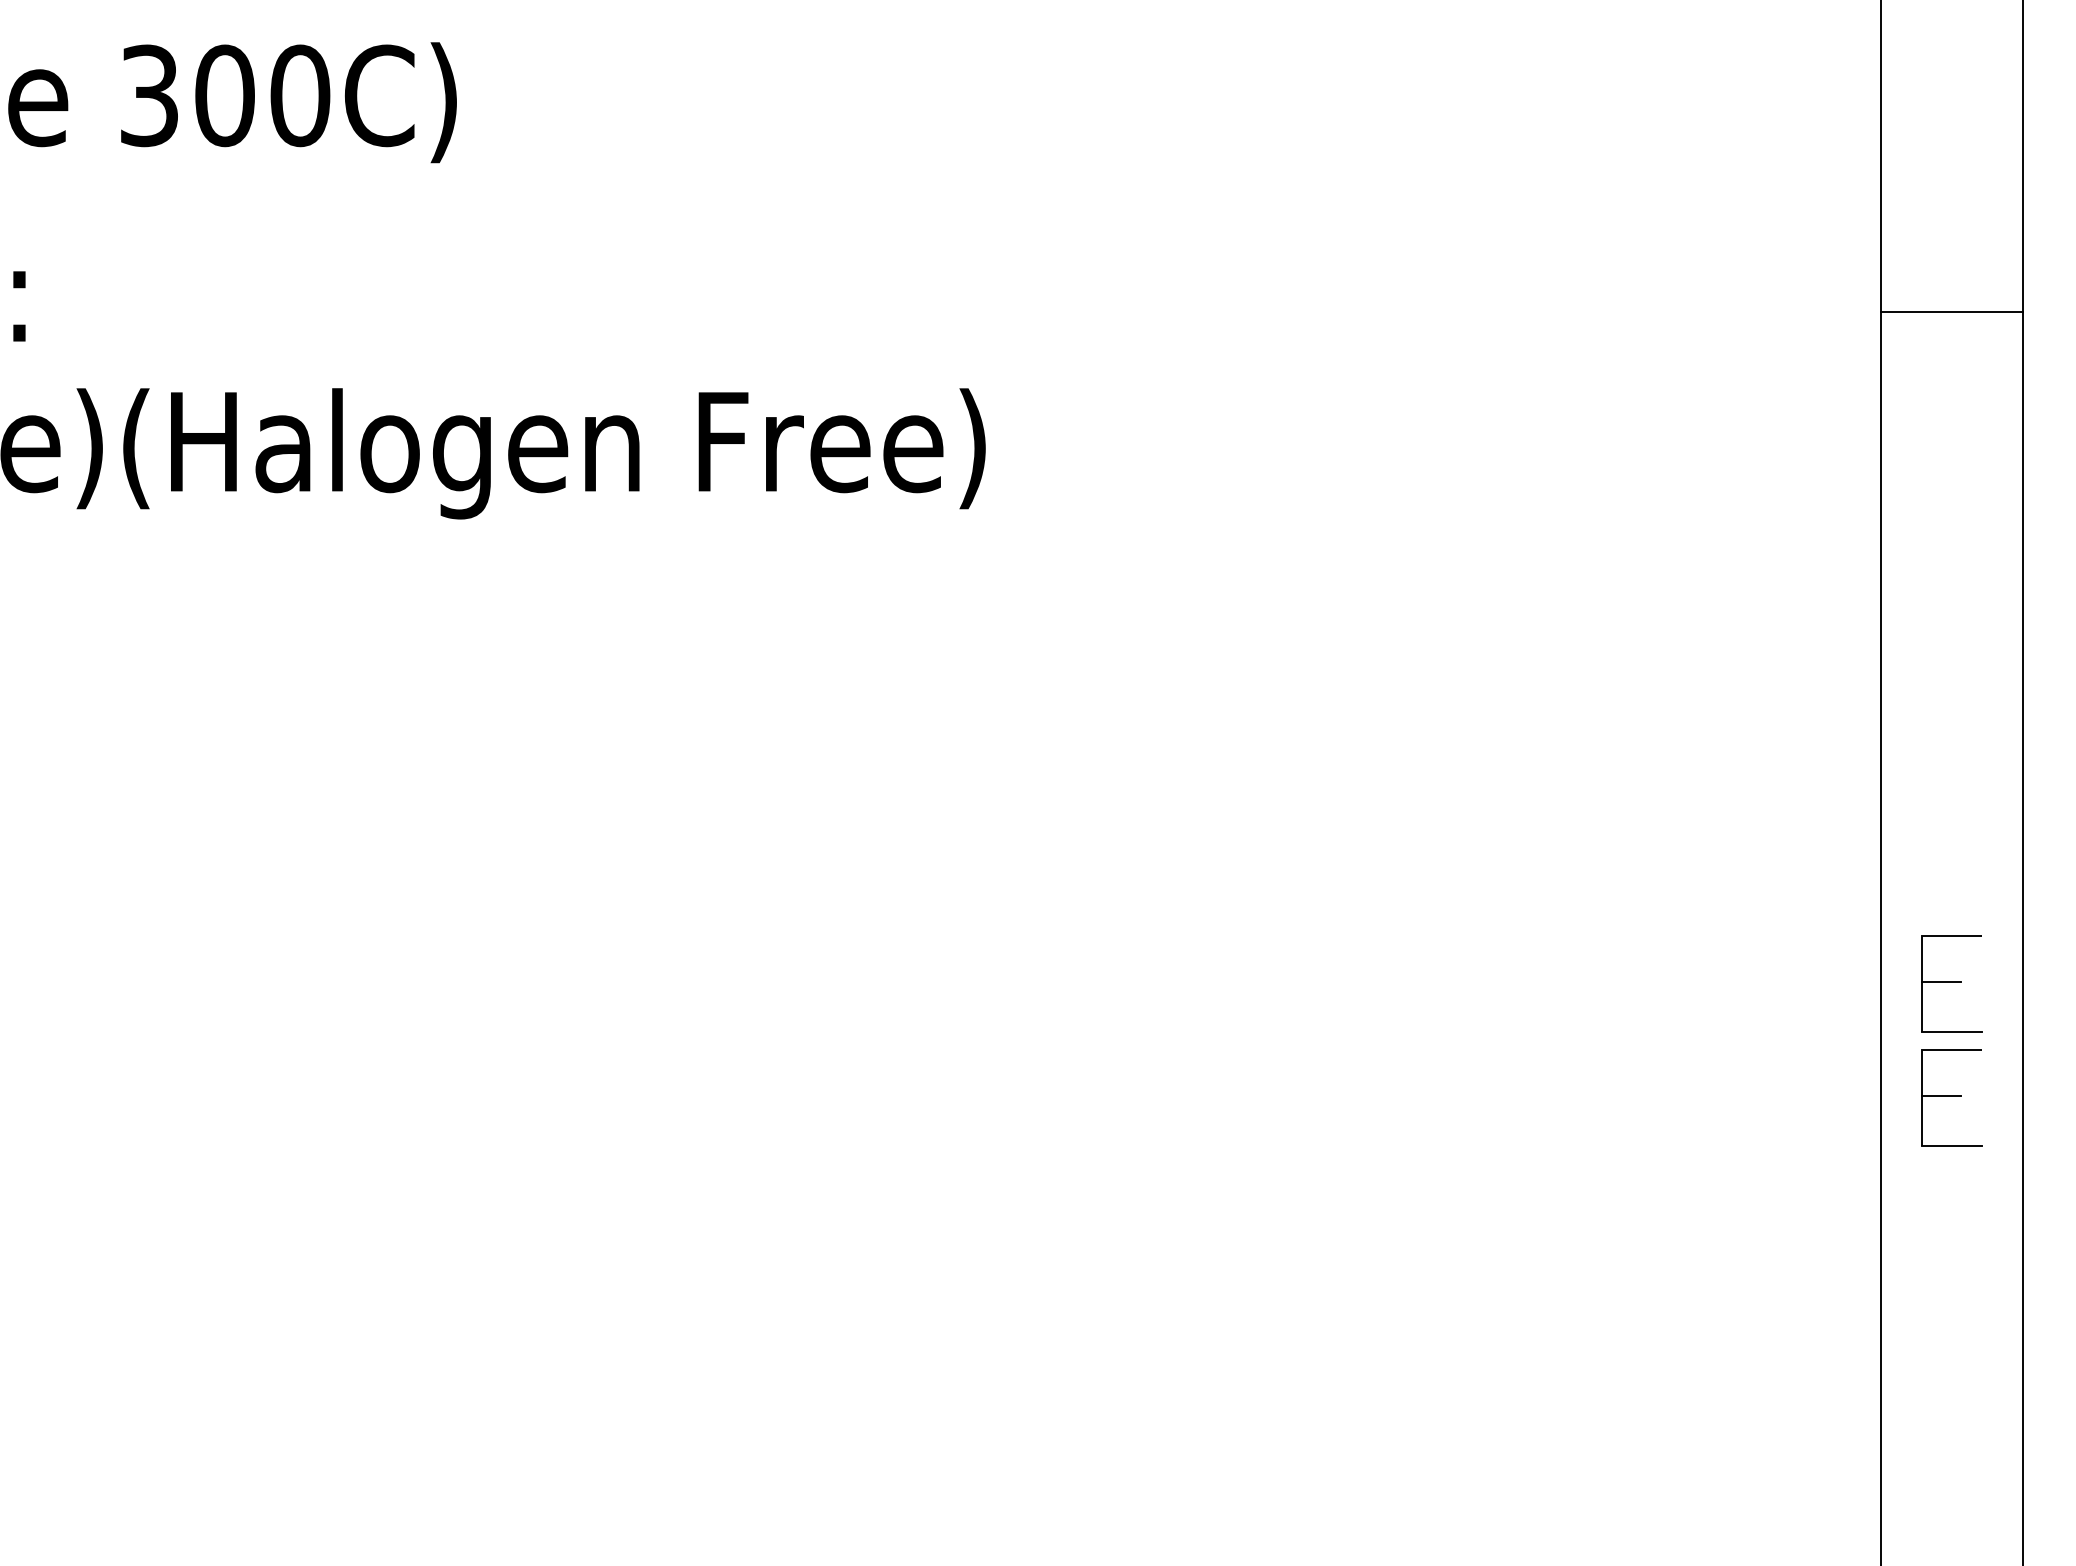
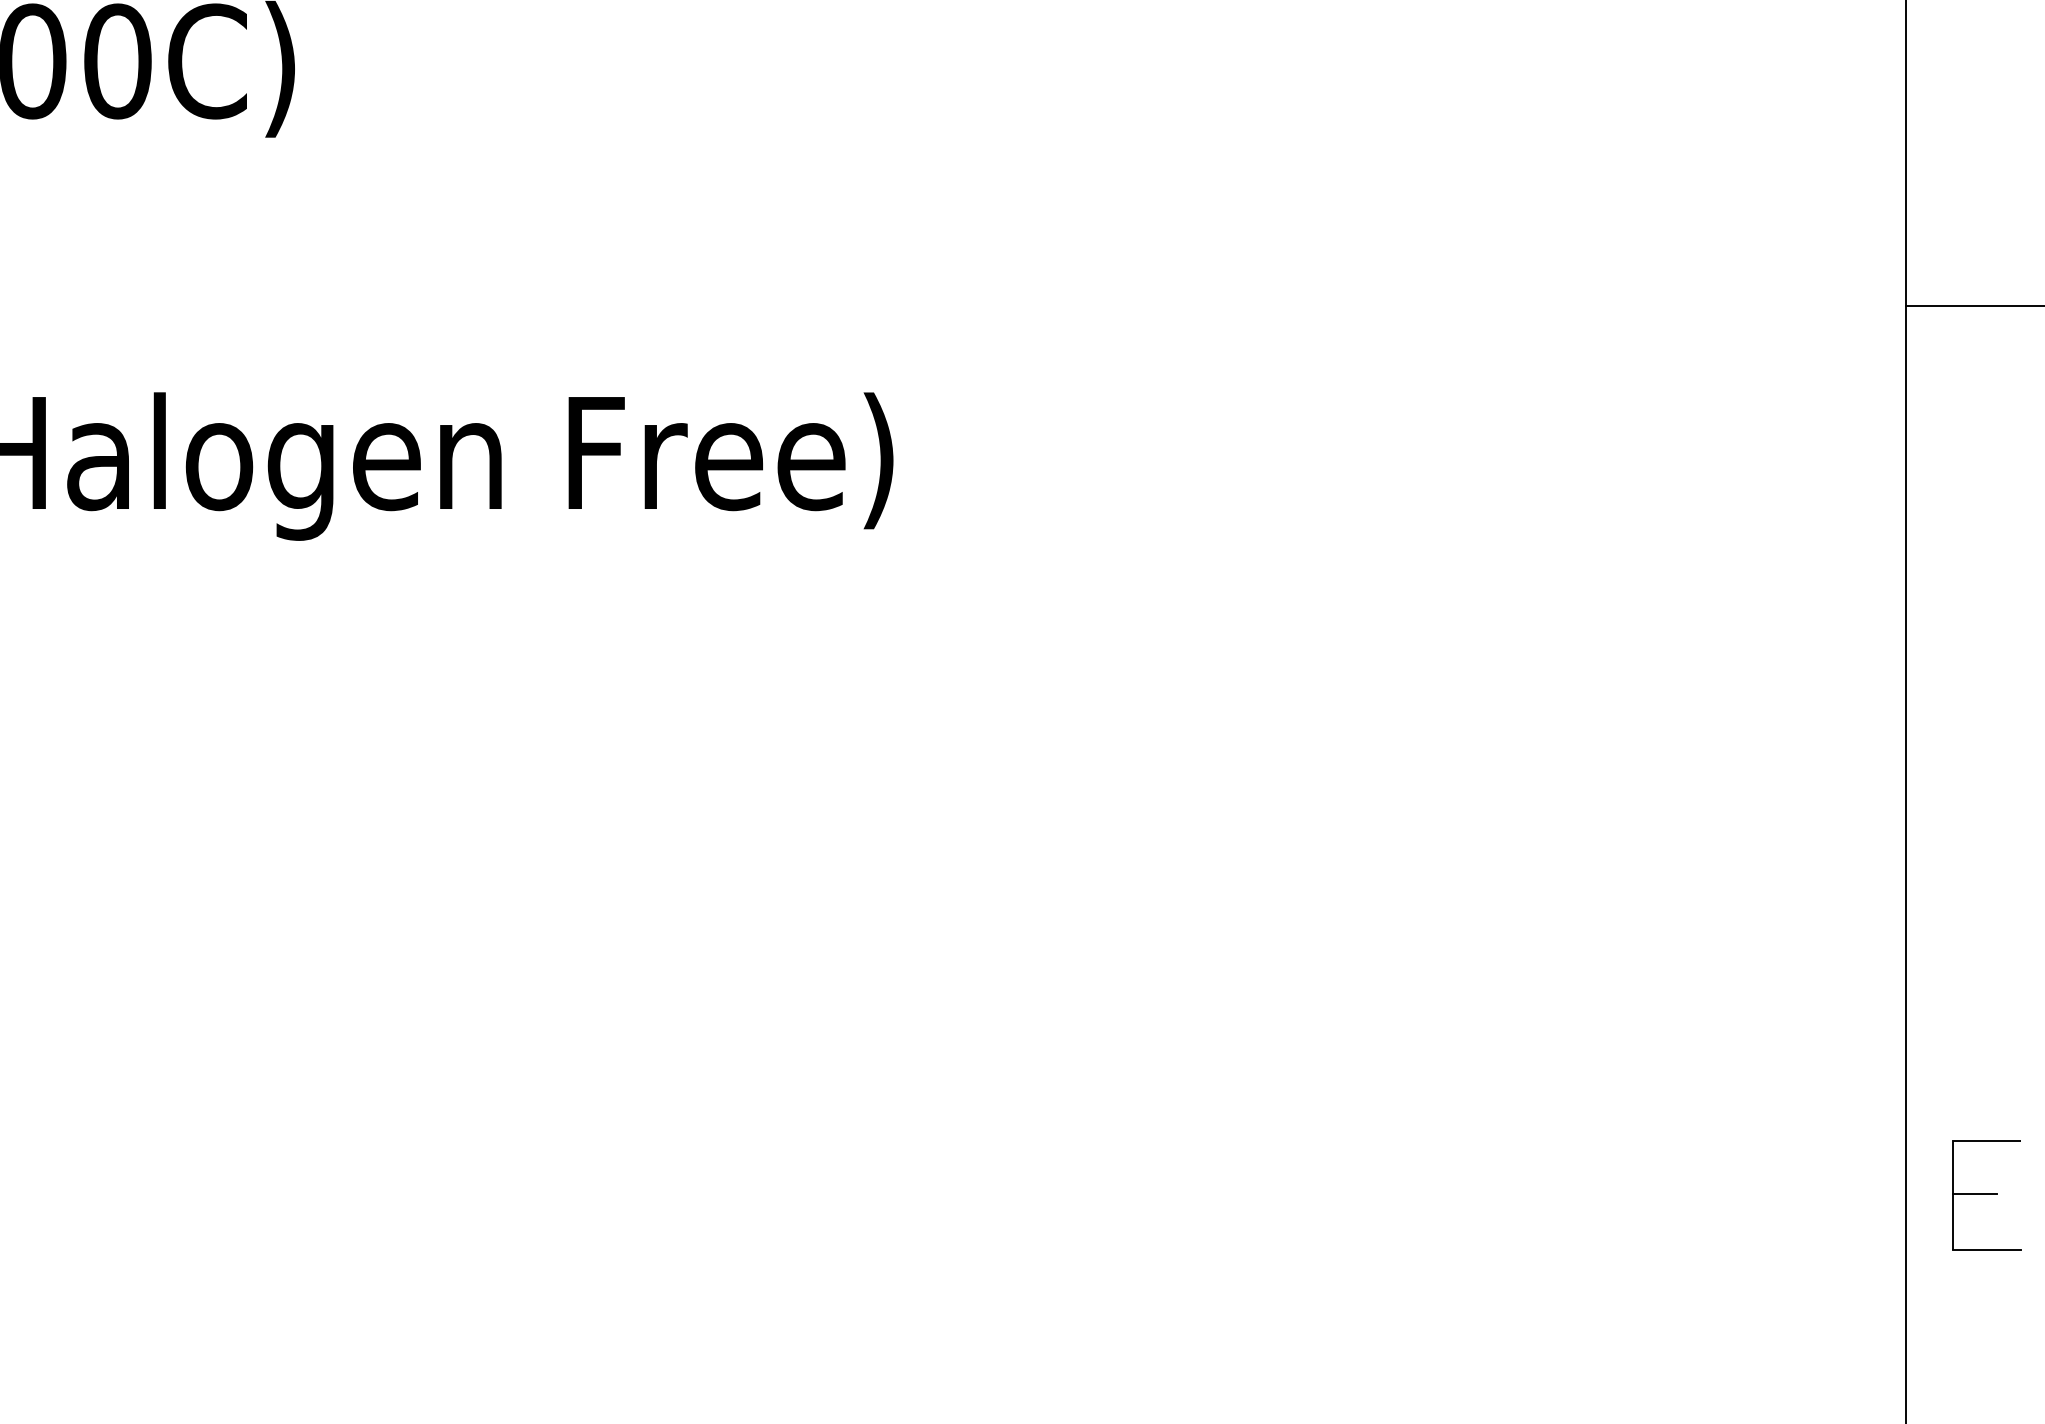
part: (1951, 983) -> (1986, 1065), removed

